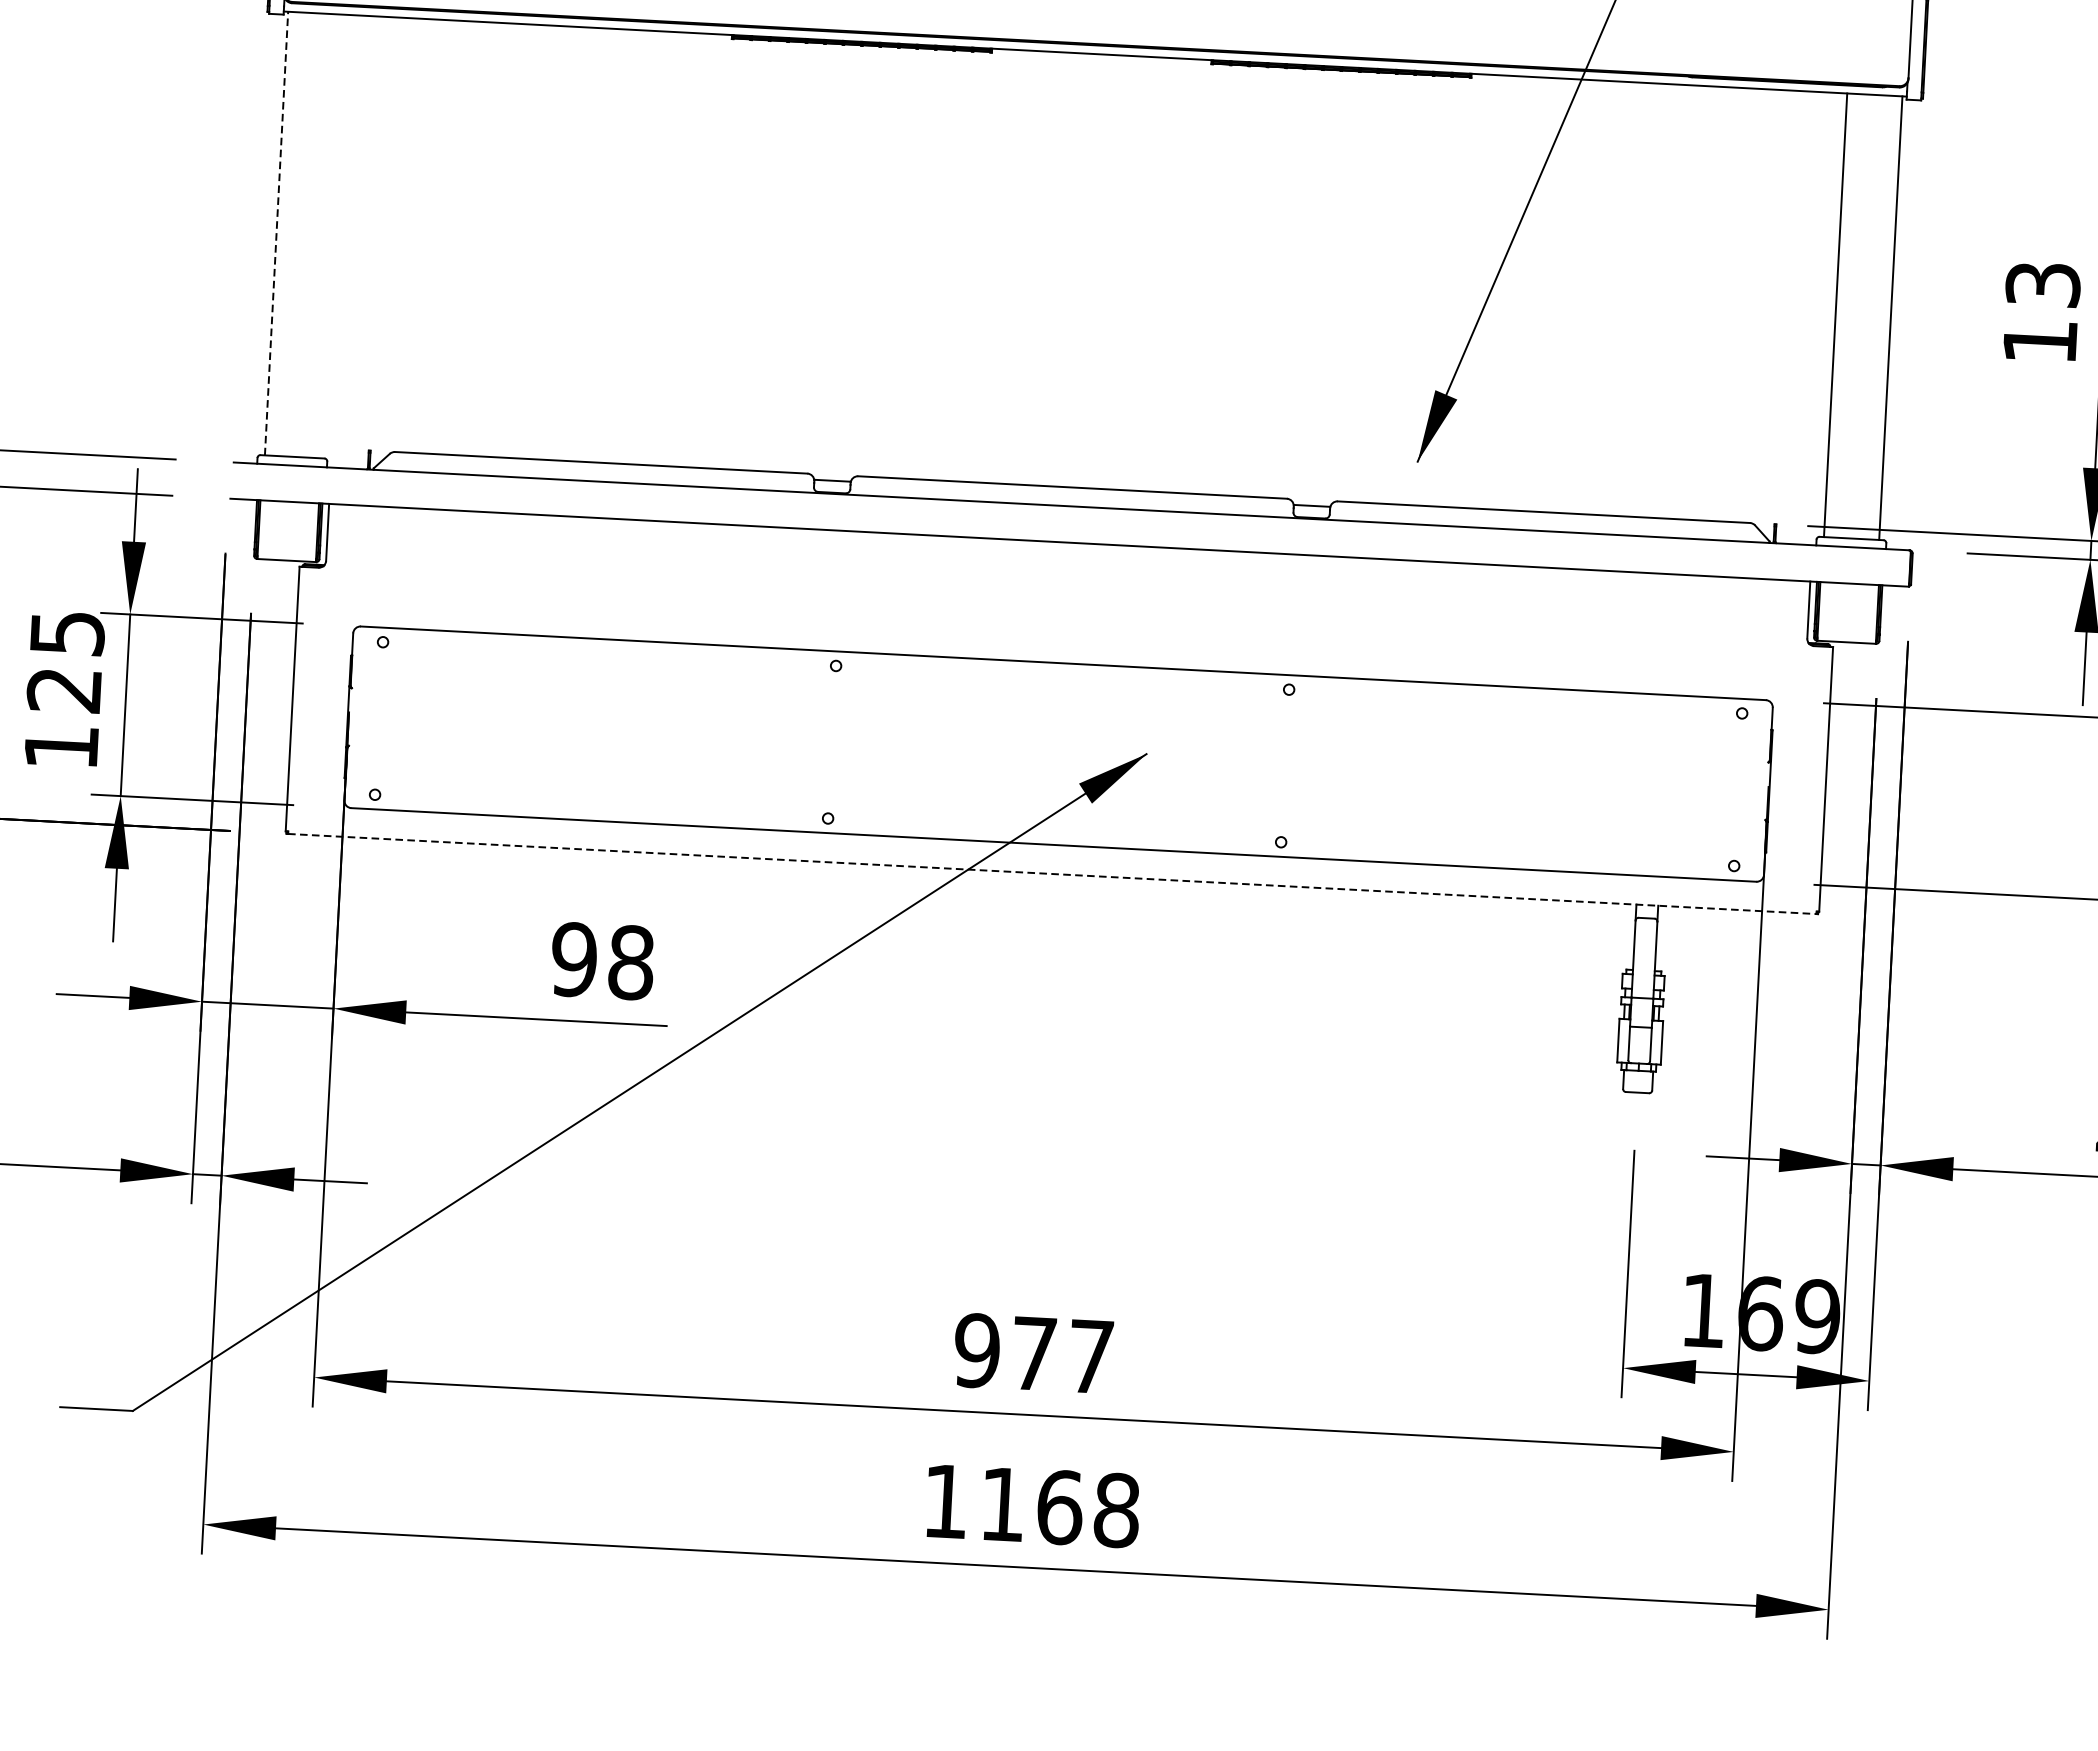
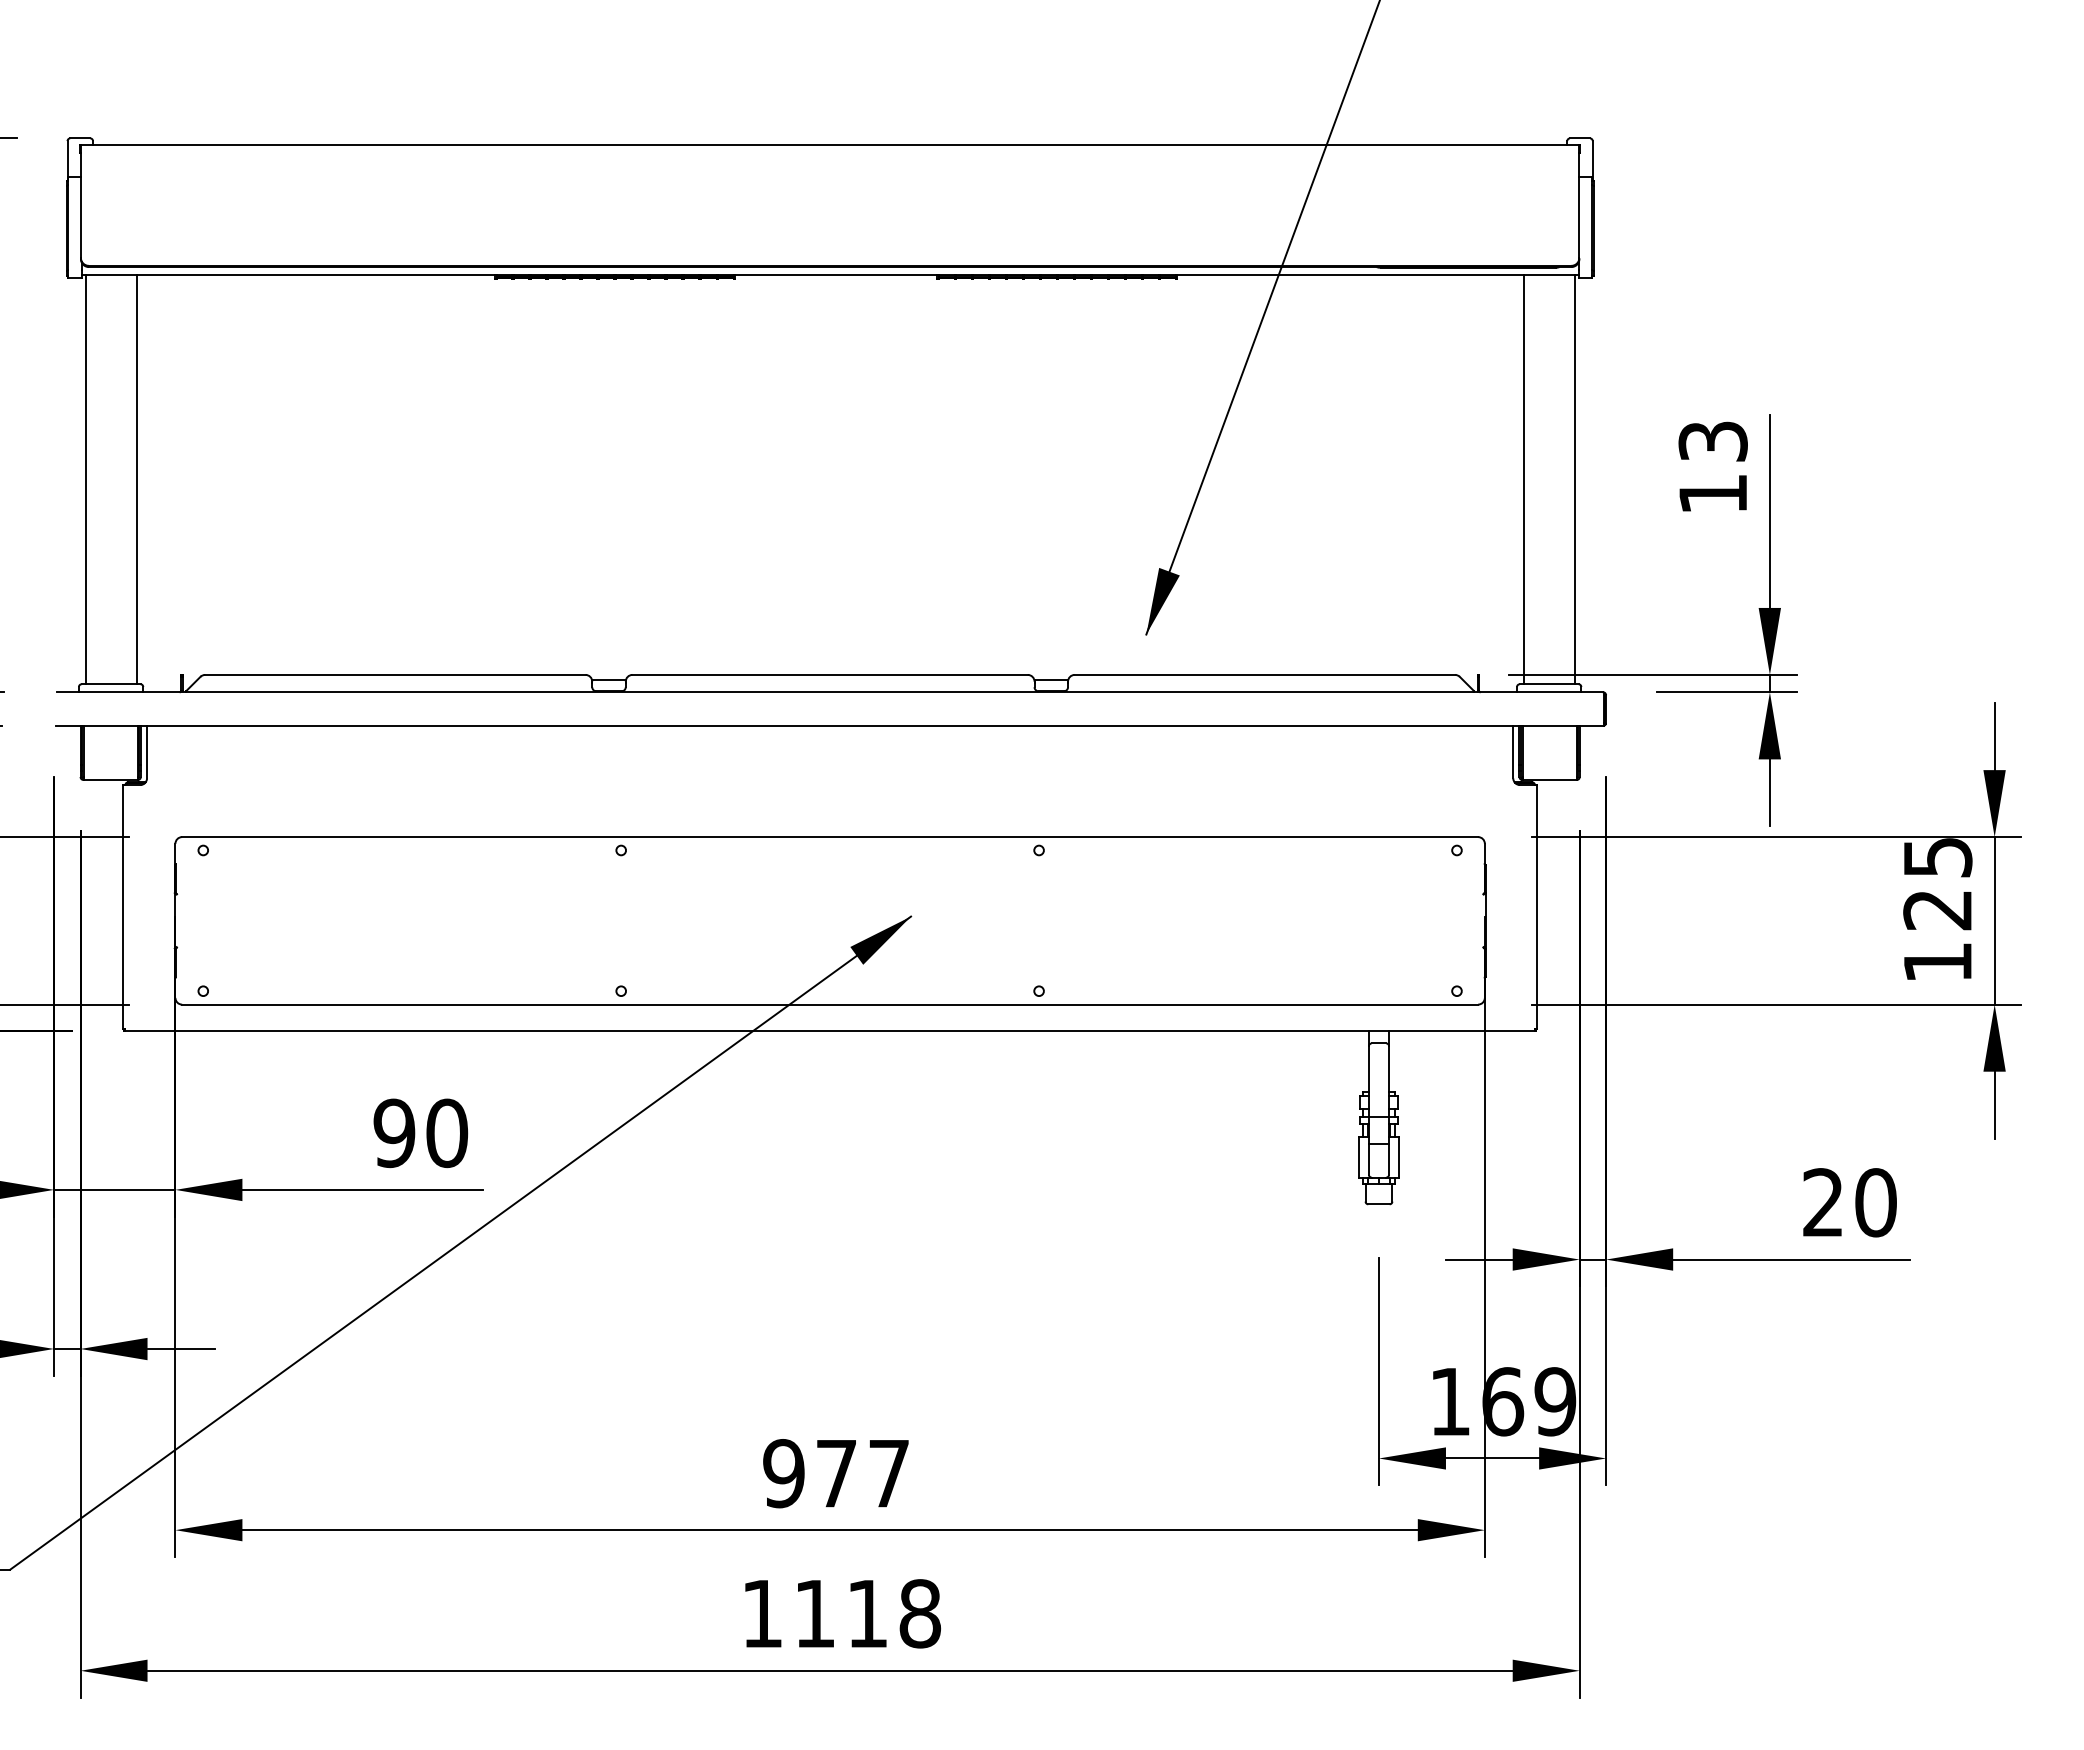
line: (276, 233) -> (85, 479), dashed -> solid
line: (331, 236) -> (136, 479), added
line: (1052, 874) -> (830, 1031), dashed -> solid
text: (631, 961) -> (447, 1132), 98 -> 90
text: (1059, 1507) -> (867, 1613), 1168 -> 1118

